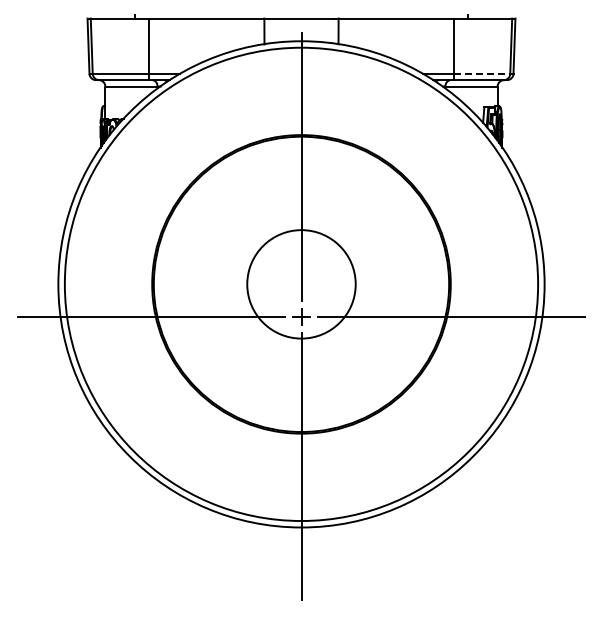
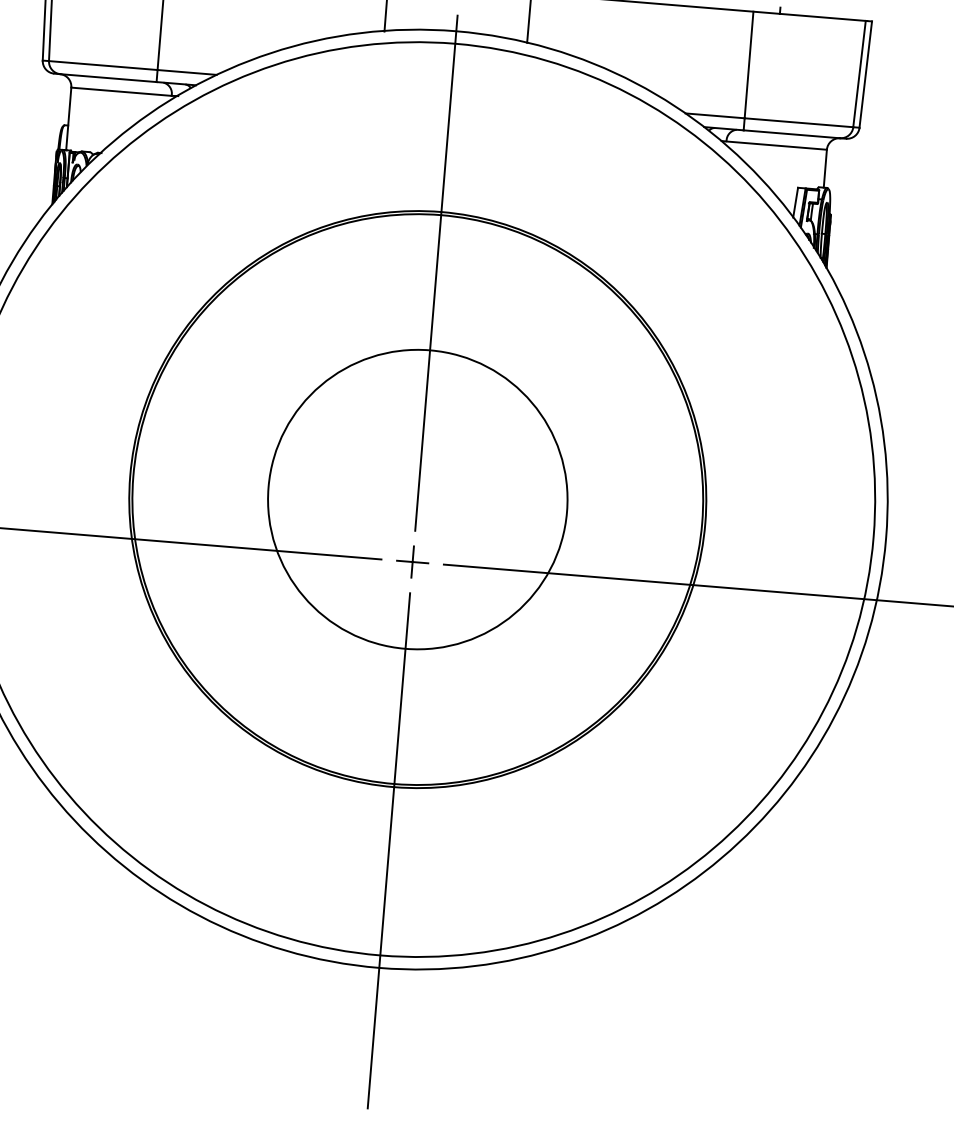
line: (482, 73) -> (799, 122), dashed -> solid
circle: (301, 283) -> (417, 497), size x1.43

